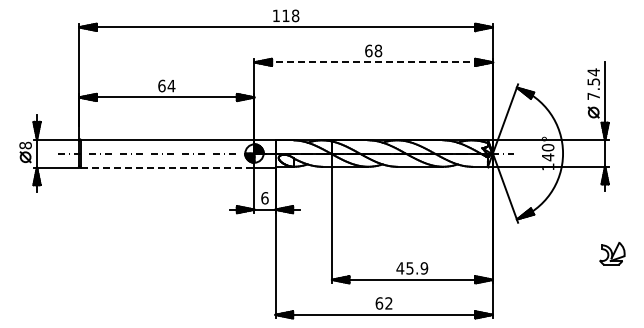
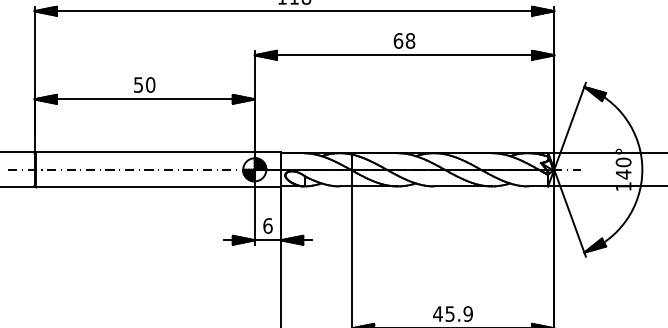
line: (374, 62) -> (405, 55), dashed -> solid
text: (166, 85) -> (144, 84), 64 -> 50
line: (167, 167) -> (145, 187), dashed -> solid

